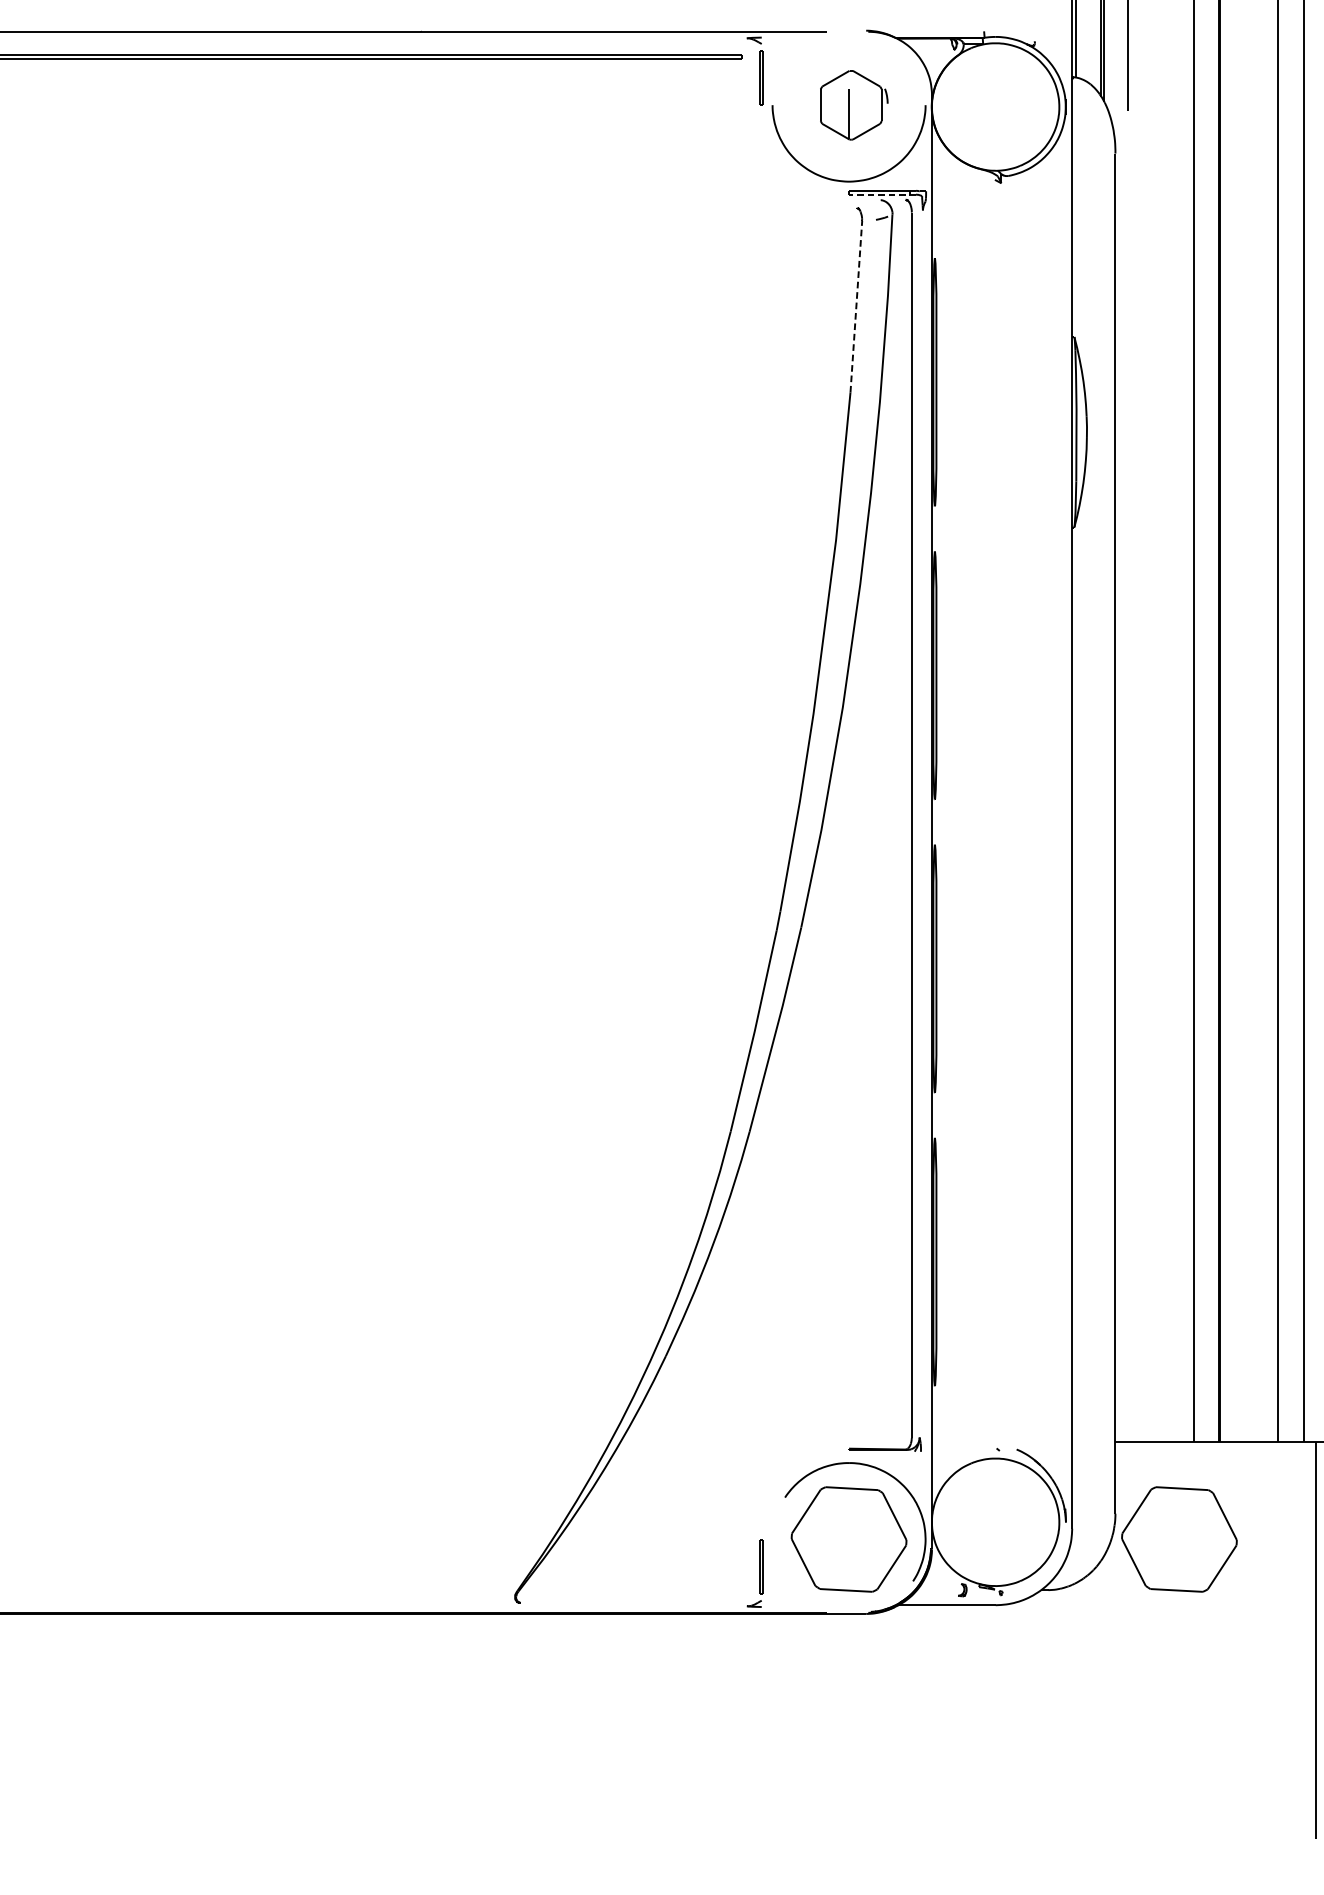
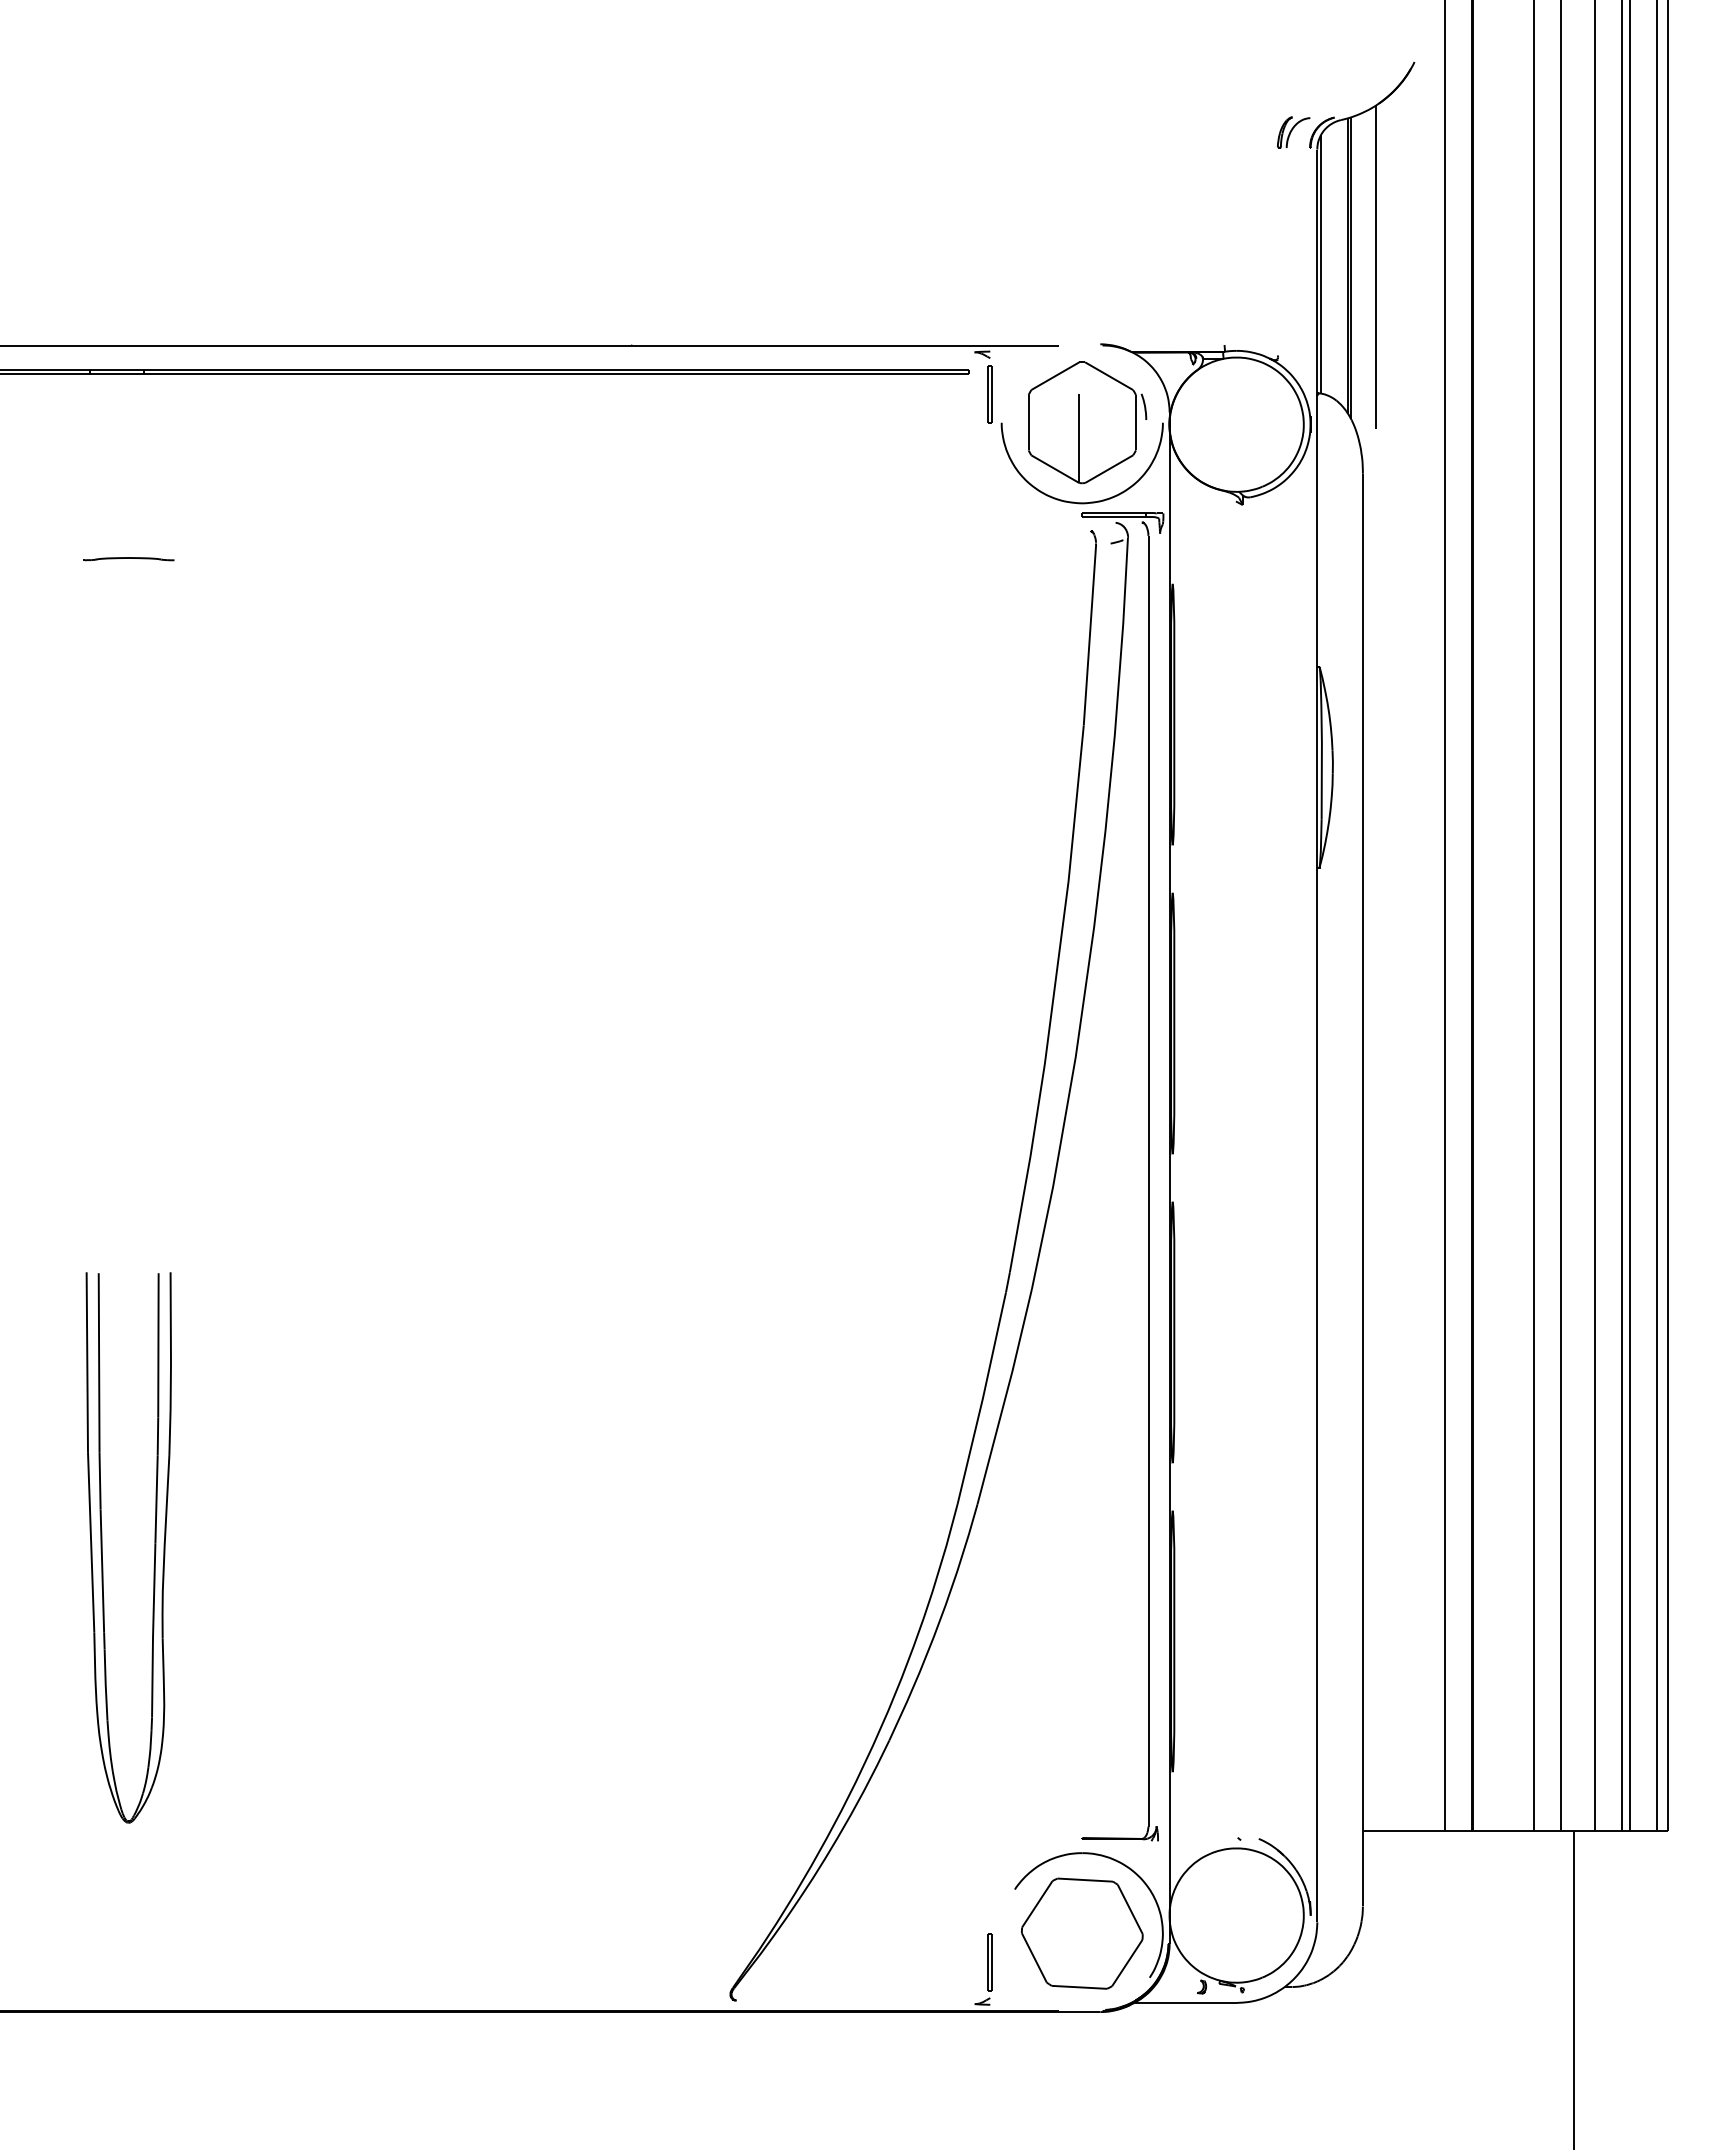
part: (854, 104) -> (1087, 422), size x1.67
line: (882, 195) -> (1117, 517), dashed -> solid
line: (855, 307) -> (1089, 635), dashed -> solid
part: (1179, 1539) -> (1430, 1933), removed

